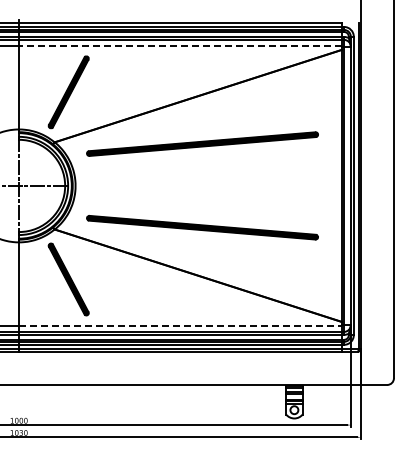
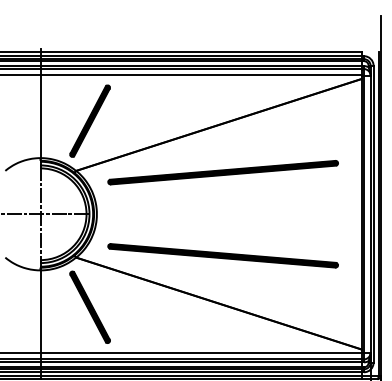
line: (179, 46) -> (200, 75), dashed -> solid
line: (180, 325) -> (201, 353), dashed -> solid

